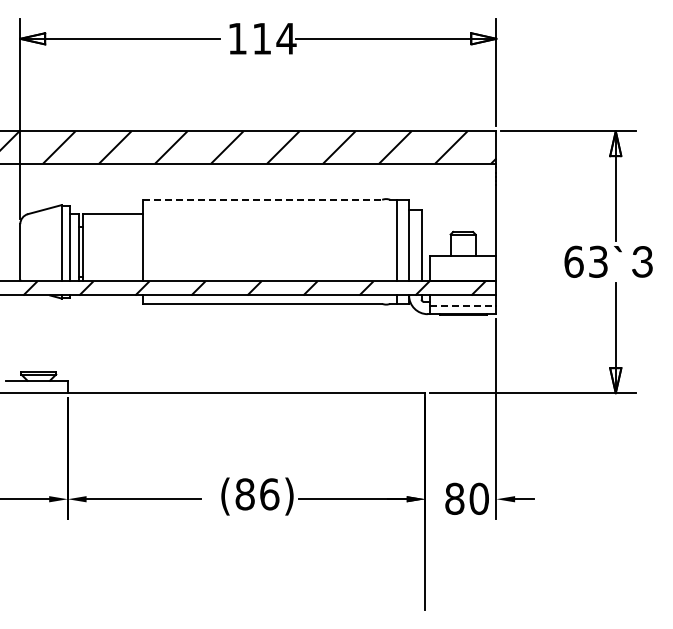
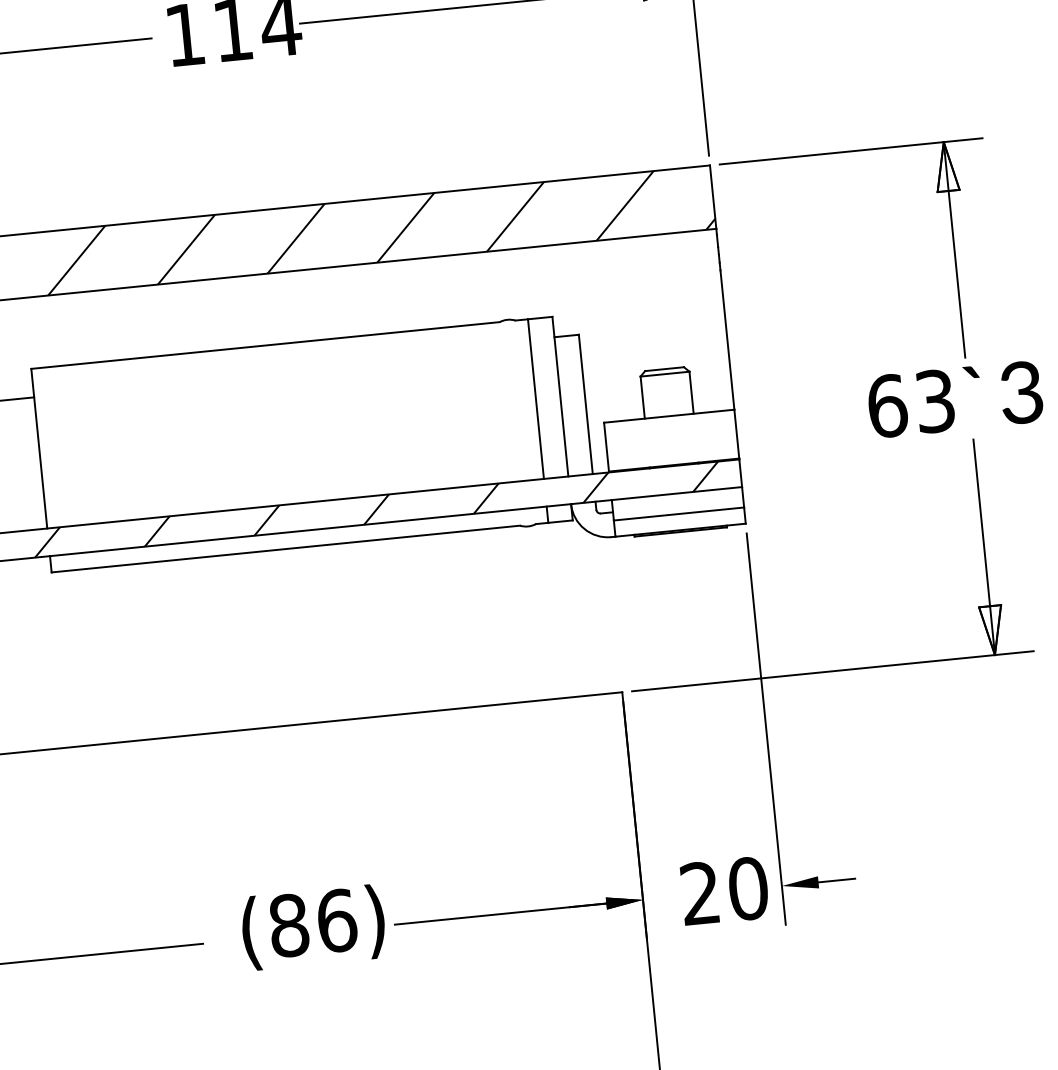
line: (262, 199) -> (265, 344), dashed -> solid
line: (463, 305) -> (679, 513), dashed -> solid
text: (454, 498) -> (699, 892), 80 -> 20

